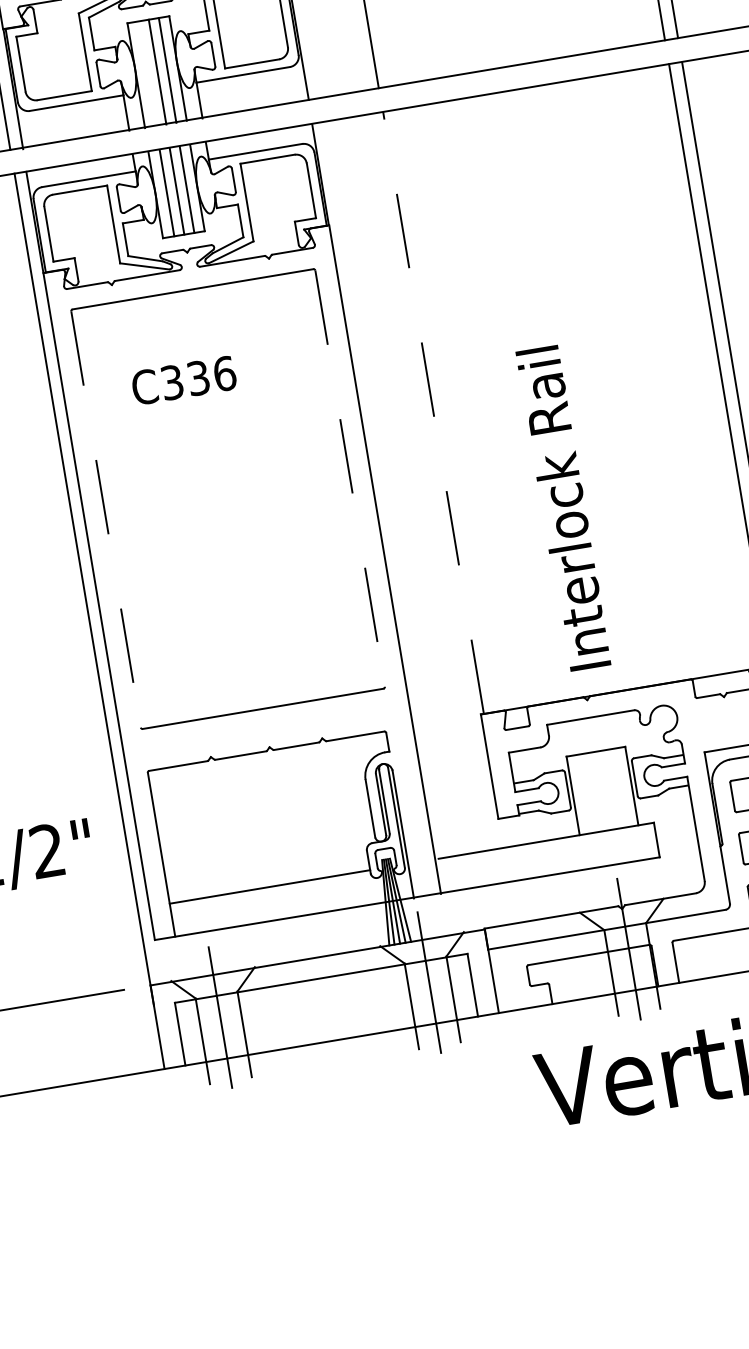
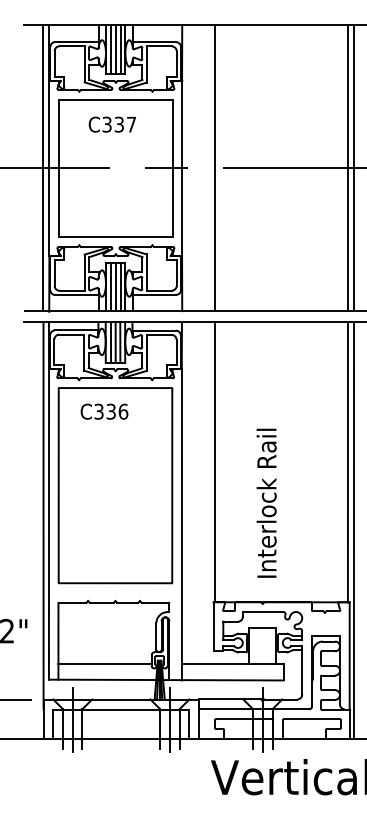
line: (147, 72) -> (111, 286), added
text: (183, 380) -> (104, 411), moved
line: (432, 411) -> (214, 461), dashed -> solid
line: (350, 478) -> (172, 485), dashed -> solid
text: (563, 506) -> (266, 502), moved
line: (105, 519) -> (58, 485), dashed -> solid

